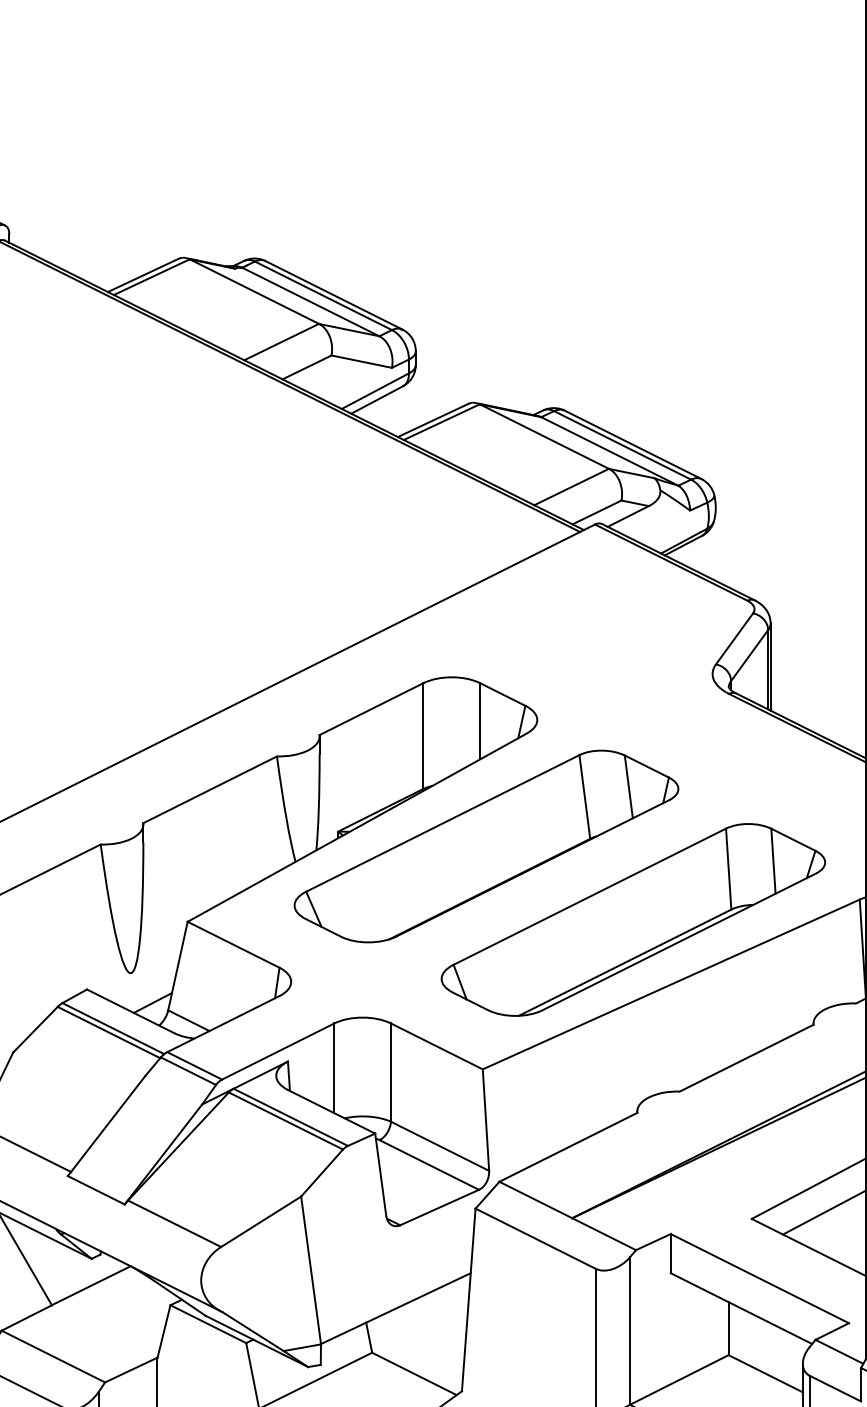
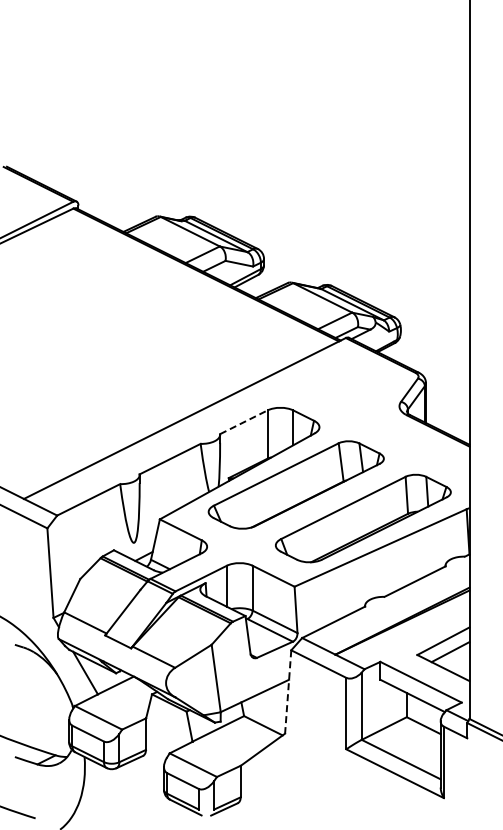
line: (370, 709) -> (243, 422), solid -> dashed
line: (469, 1298) -> (288, 691), solid -> dashed

